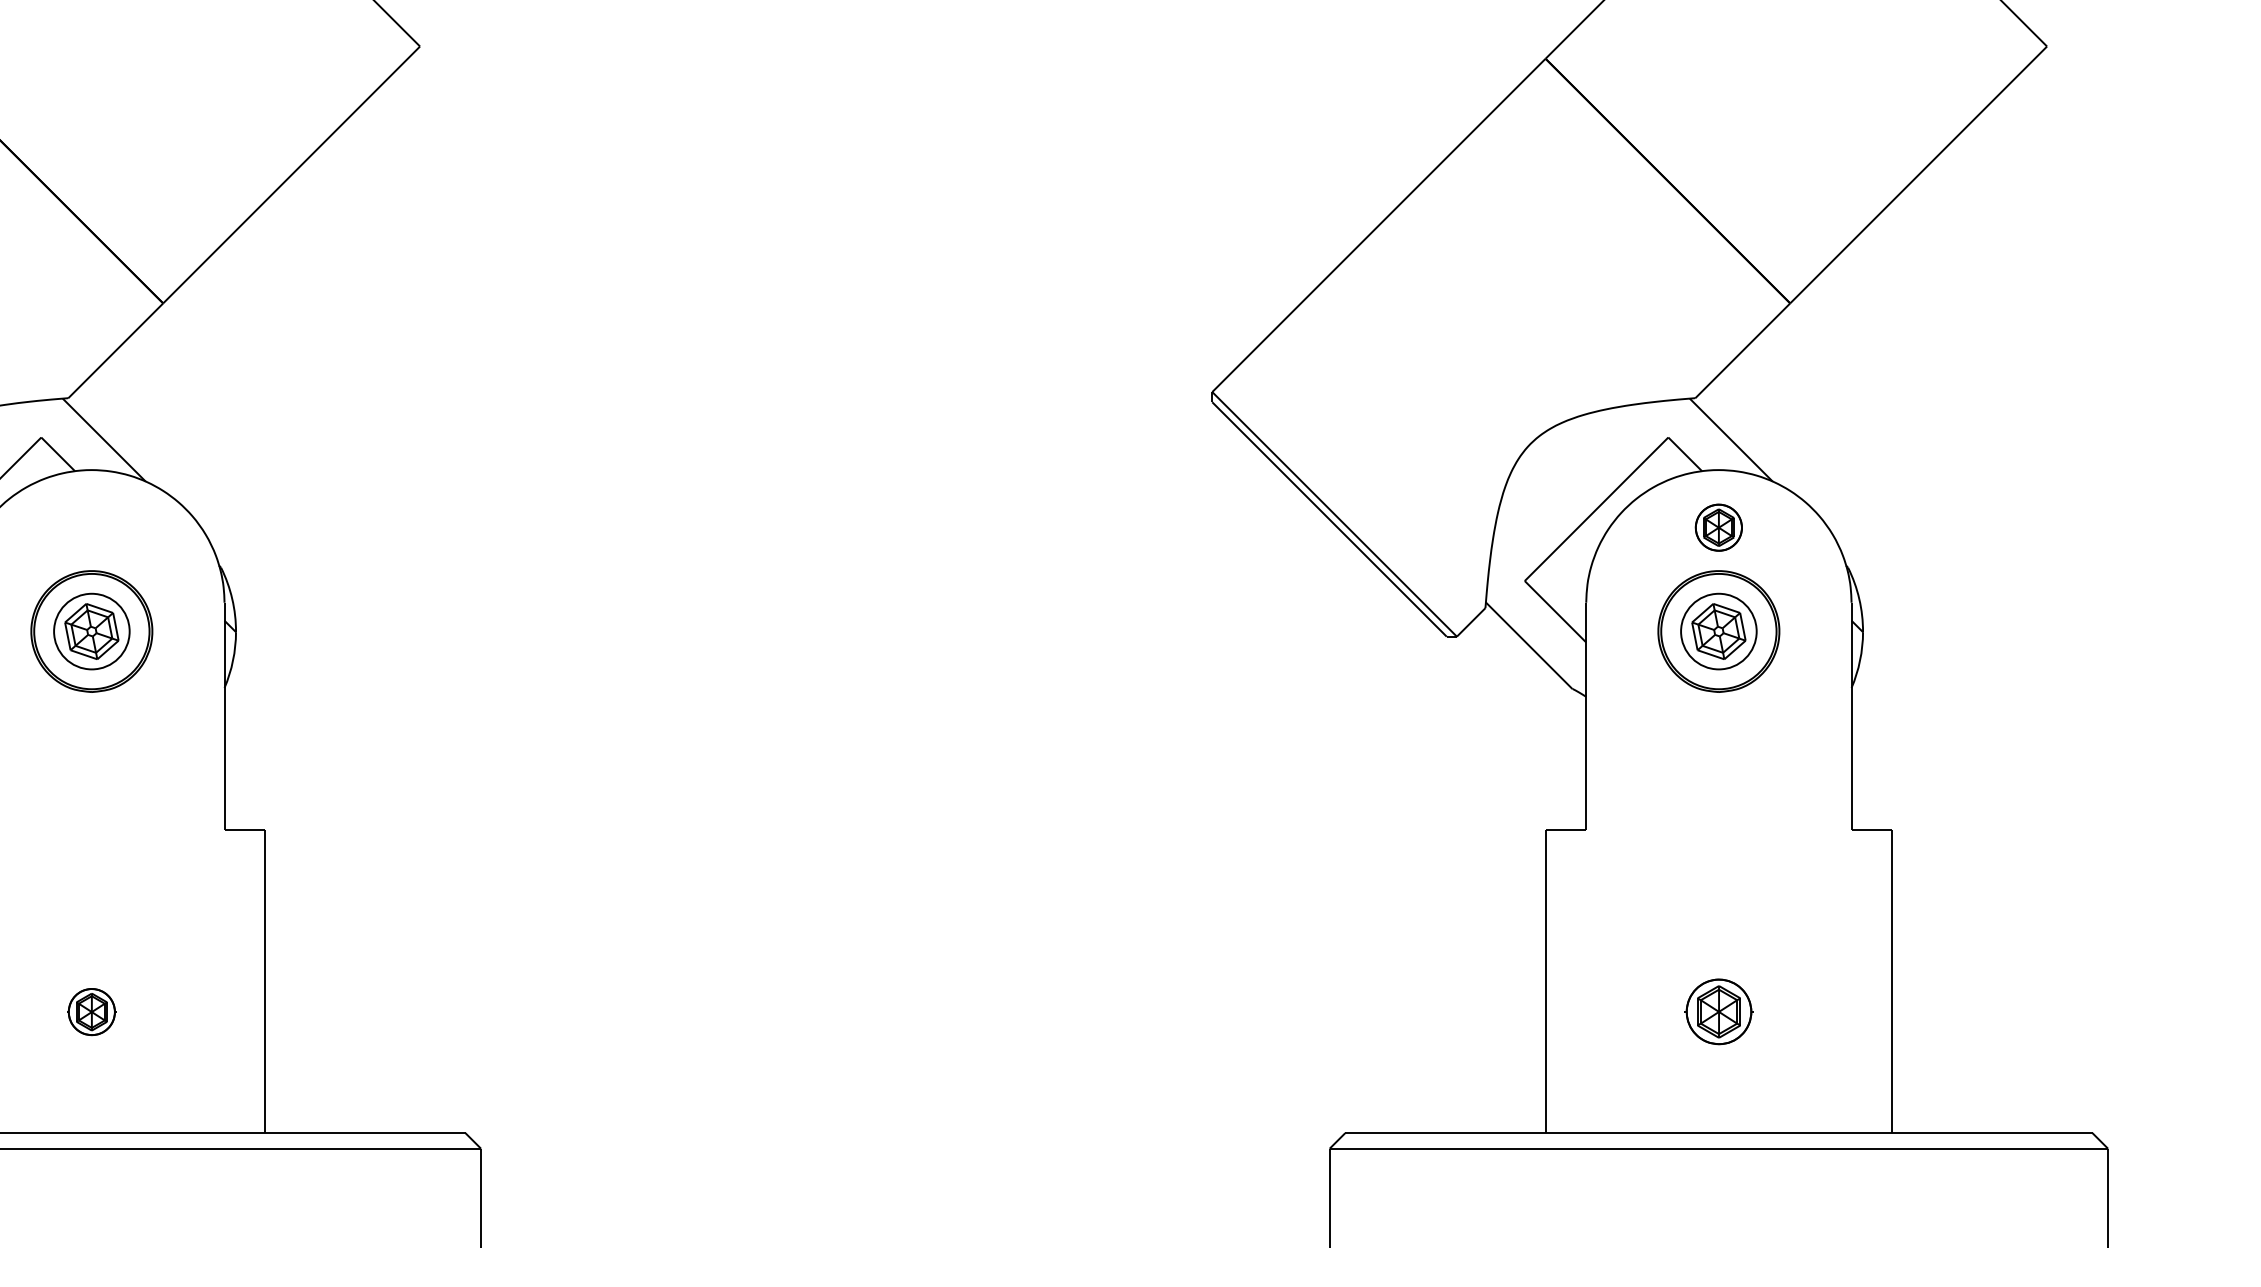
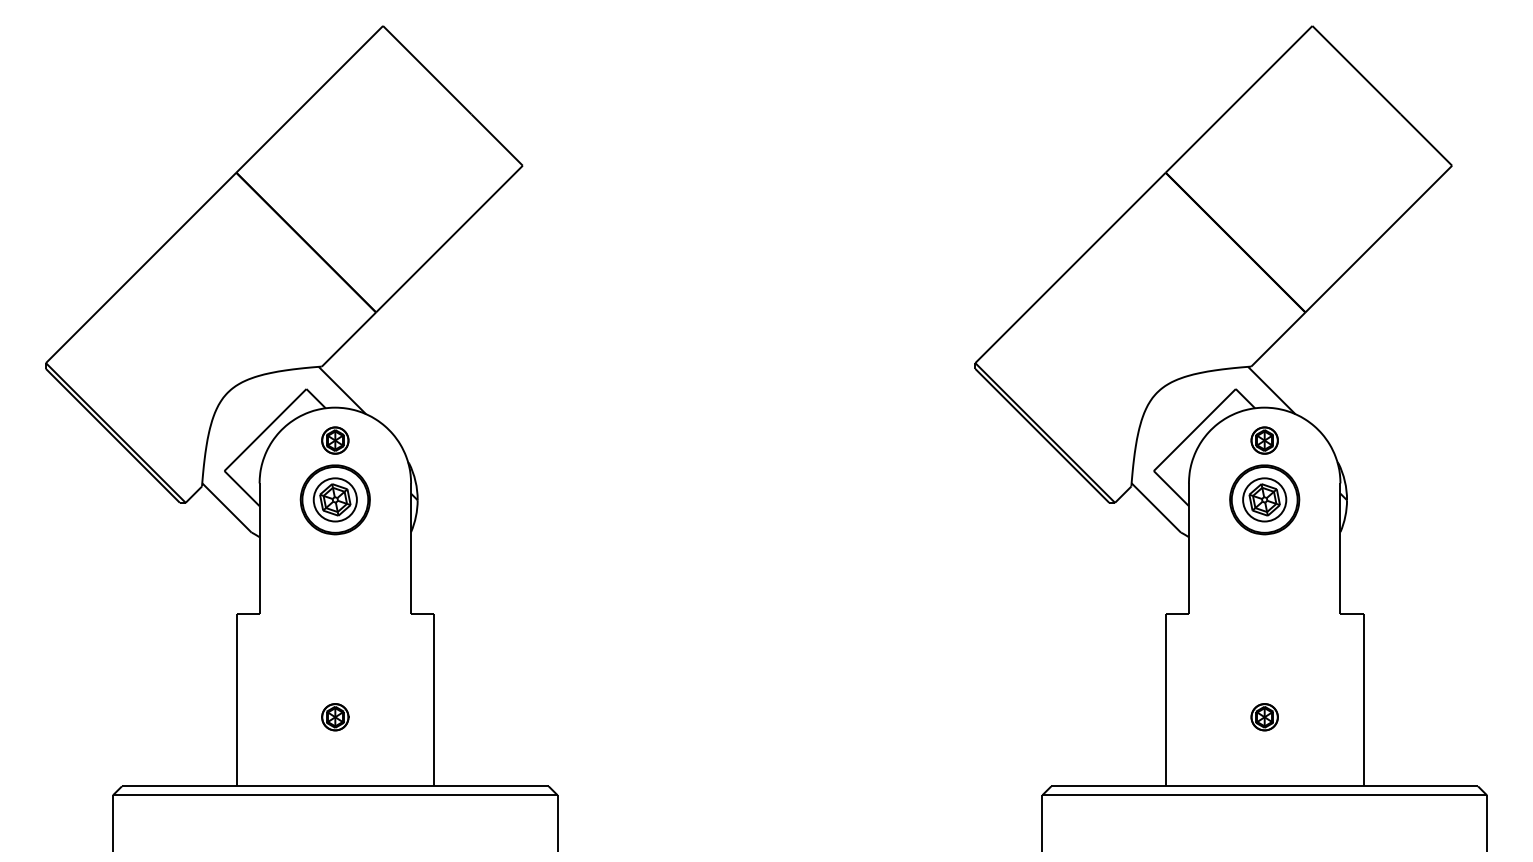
part: (92, 527) -> (335, 440), added
part: (1718, 1012) -> (1264, 717), size x0.71

